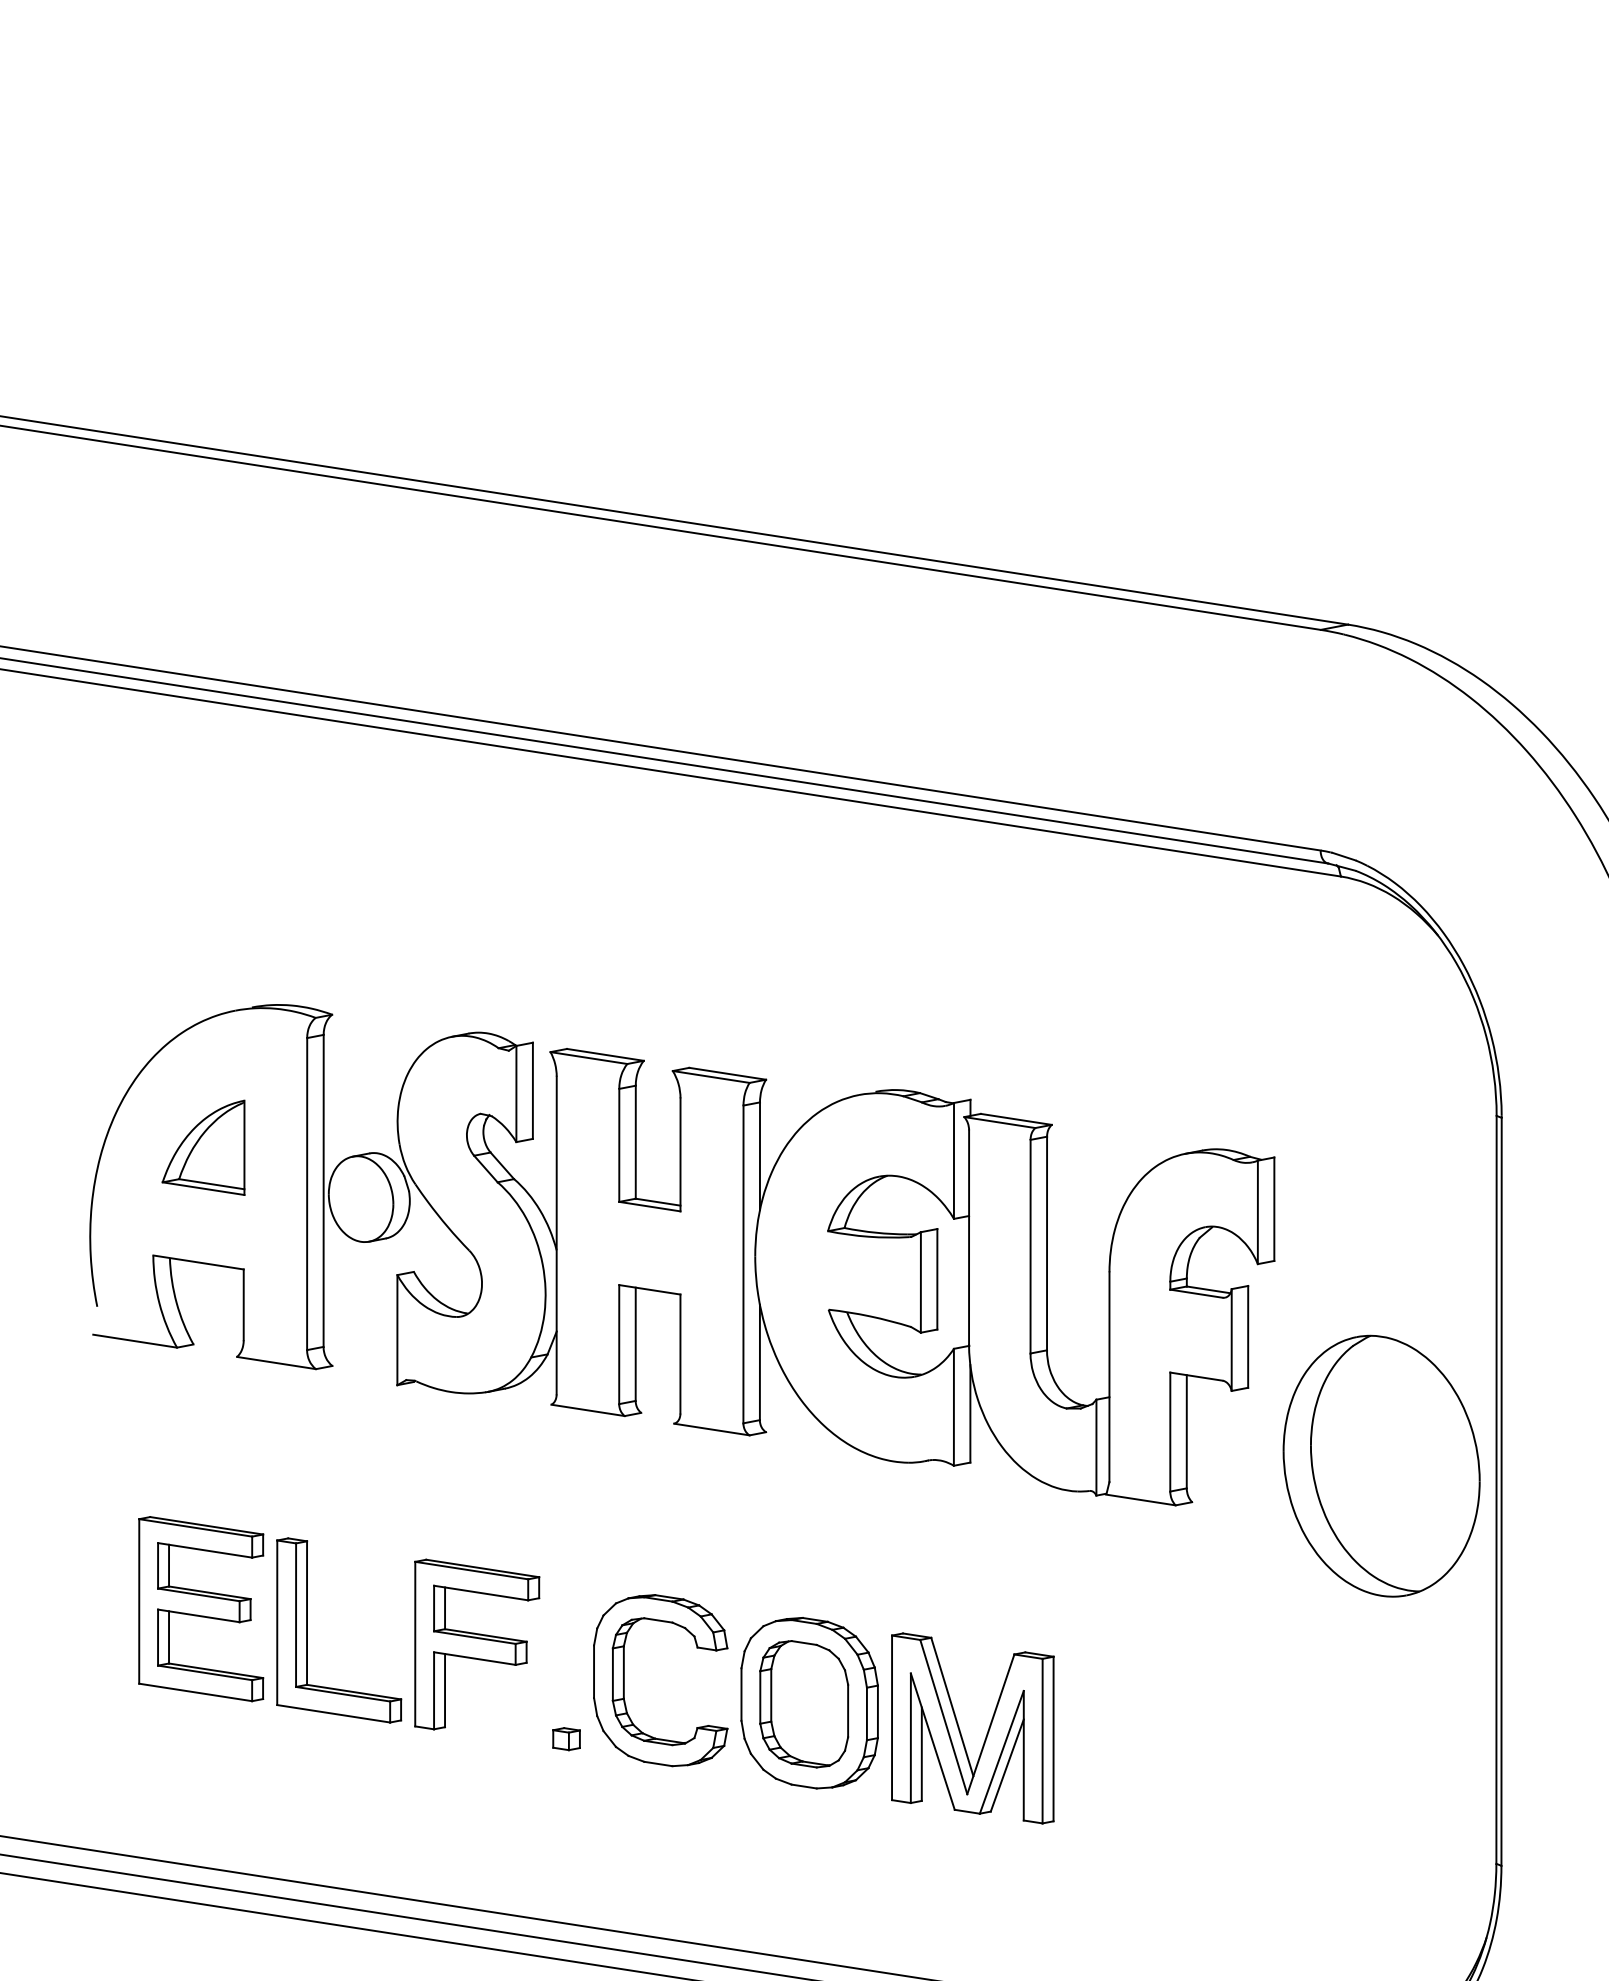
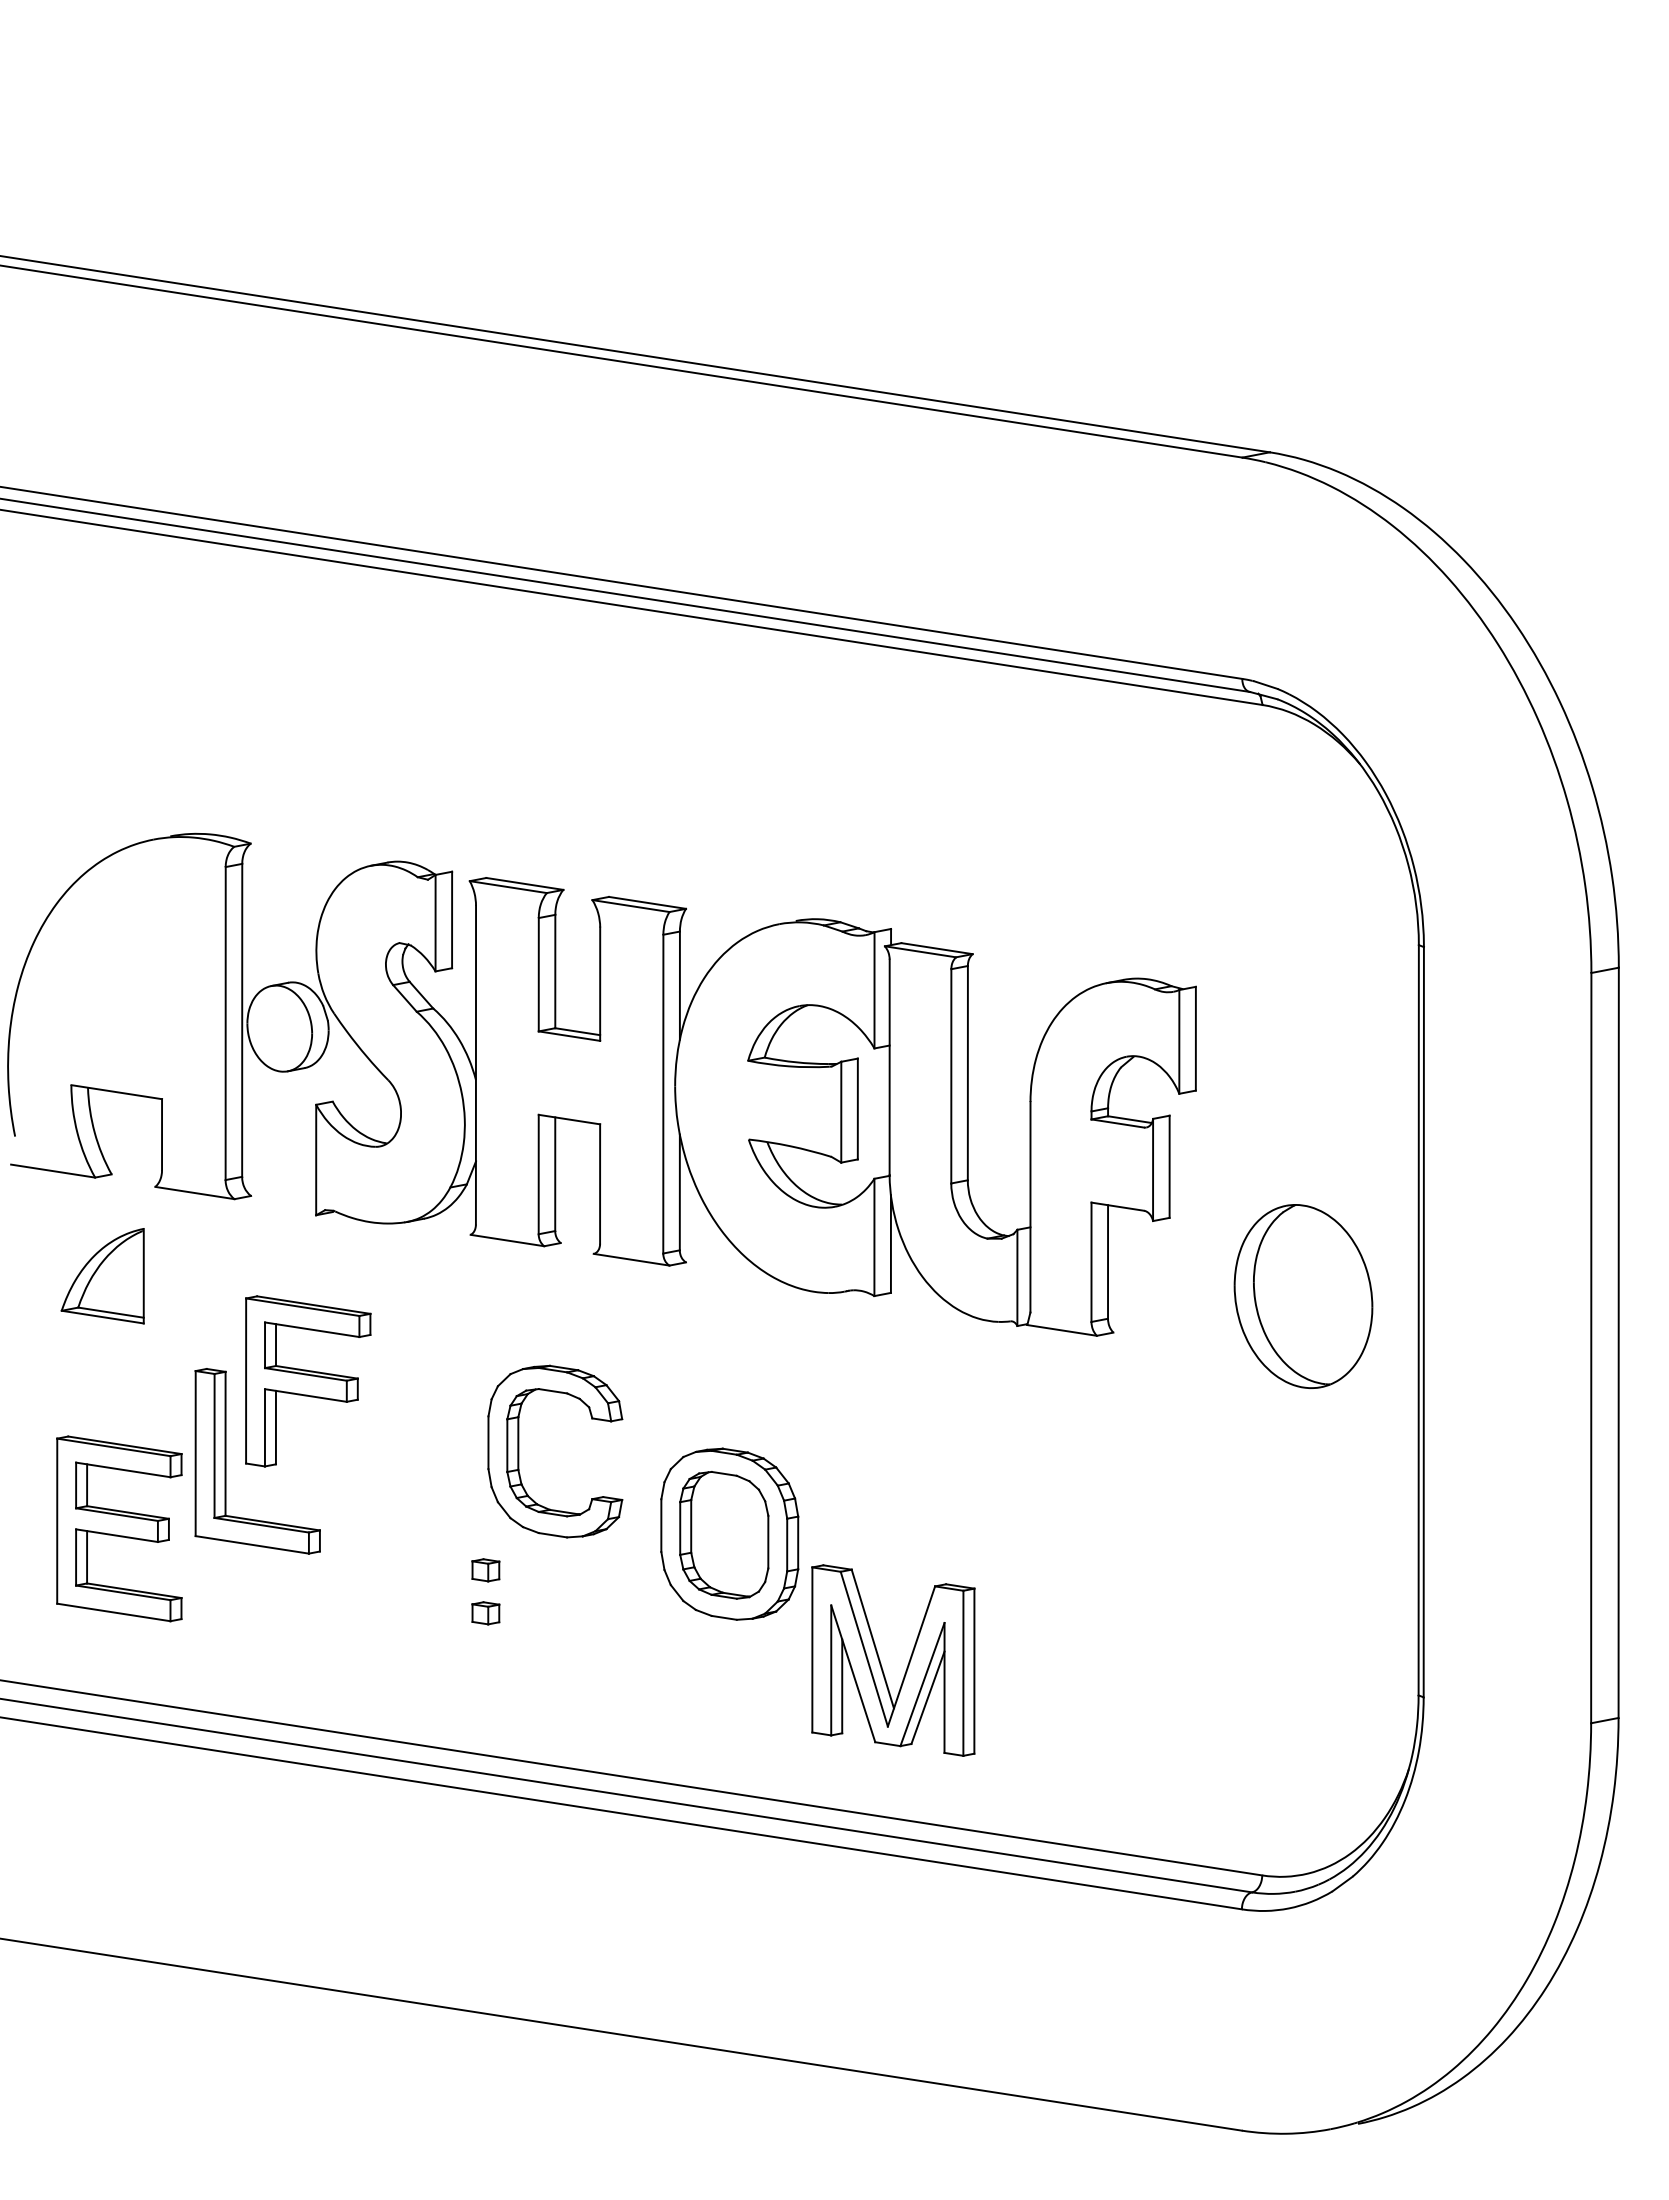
part: (203, 1148) -> (102, 1276), moved
part: (1381, 1466) -> (1303, 1296), size x0.7
part: (201, 1608) -> (119, 1528), moved
part: (477, 1644) -> (308, 1381), moved
part: (624, 1680) -> (519, 1451), moved
part: (960, 1731) -> (881, 1663), moved
part: (566, 1782) -> (485, 1613), added

